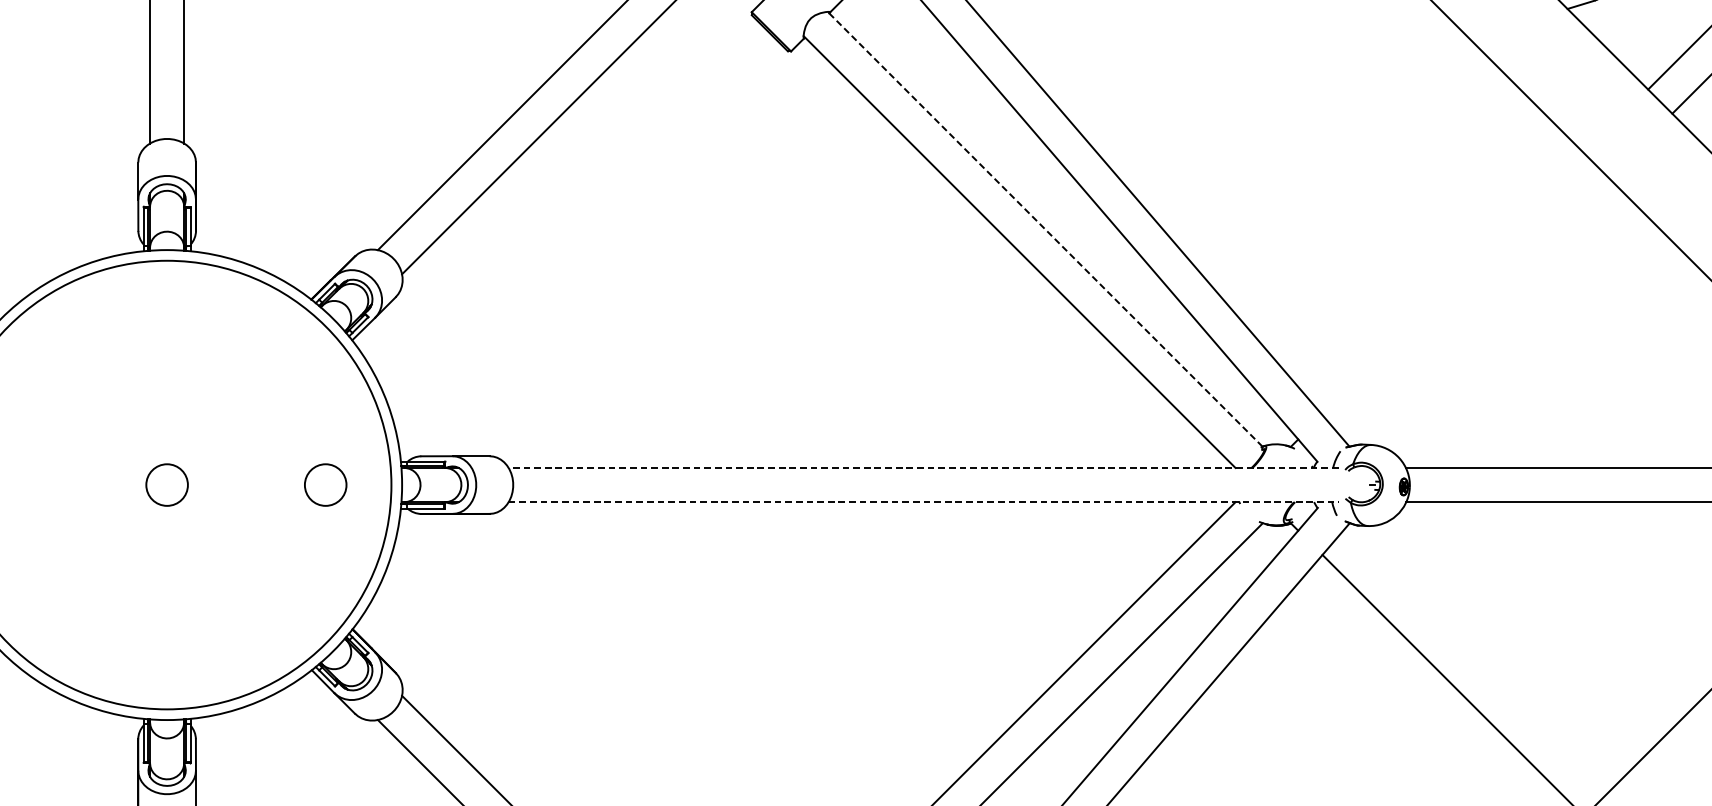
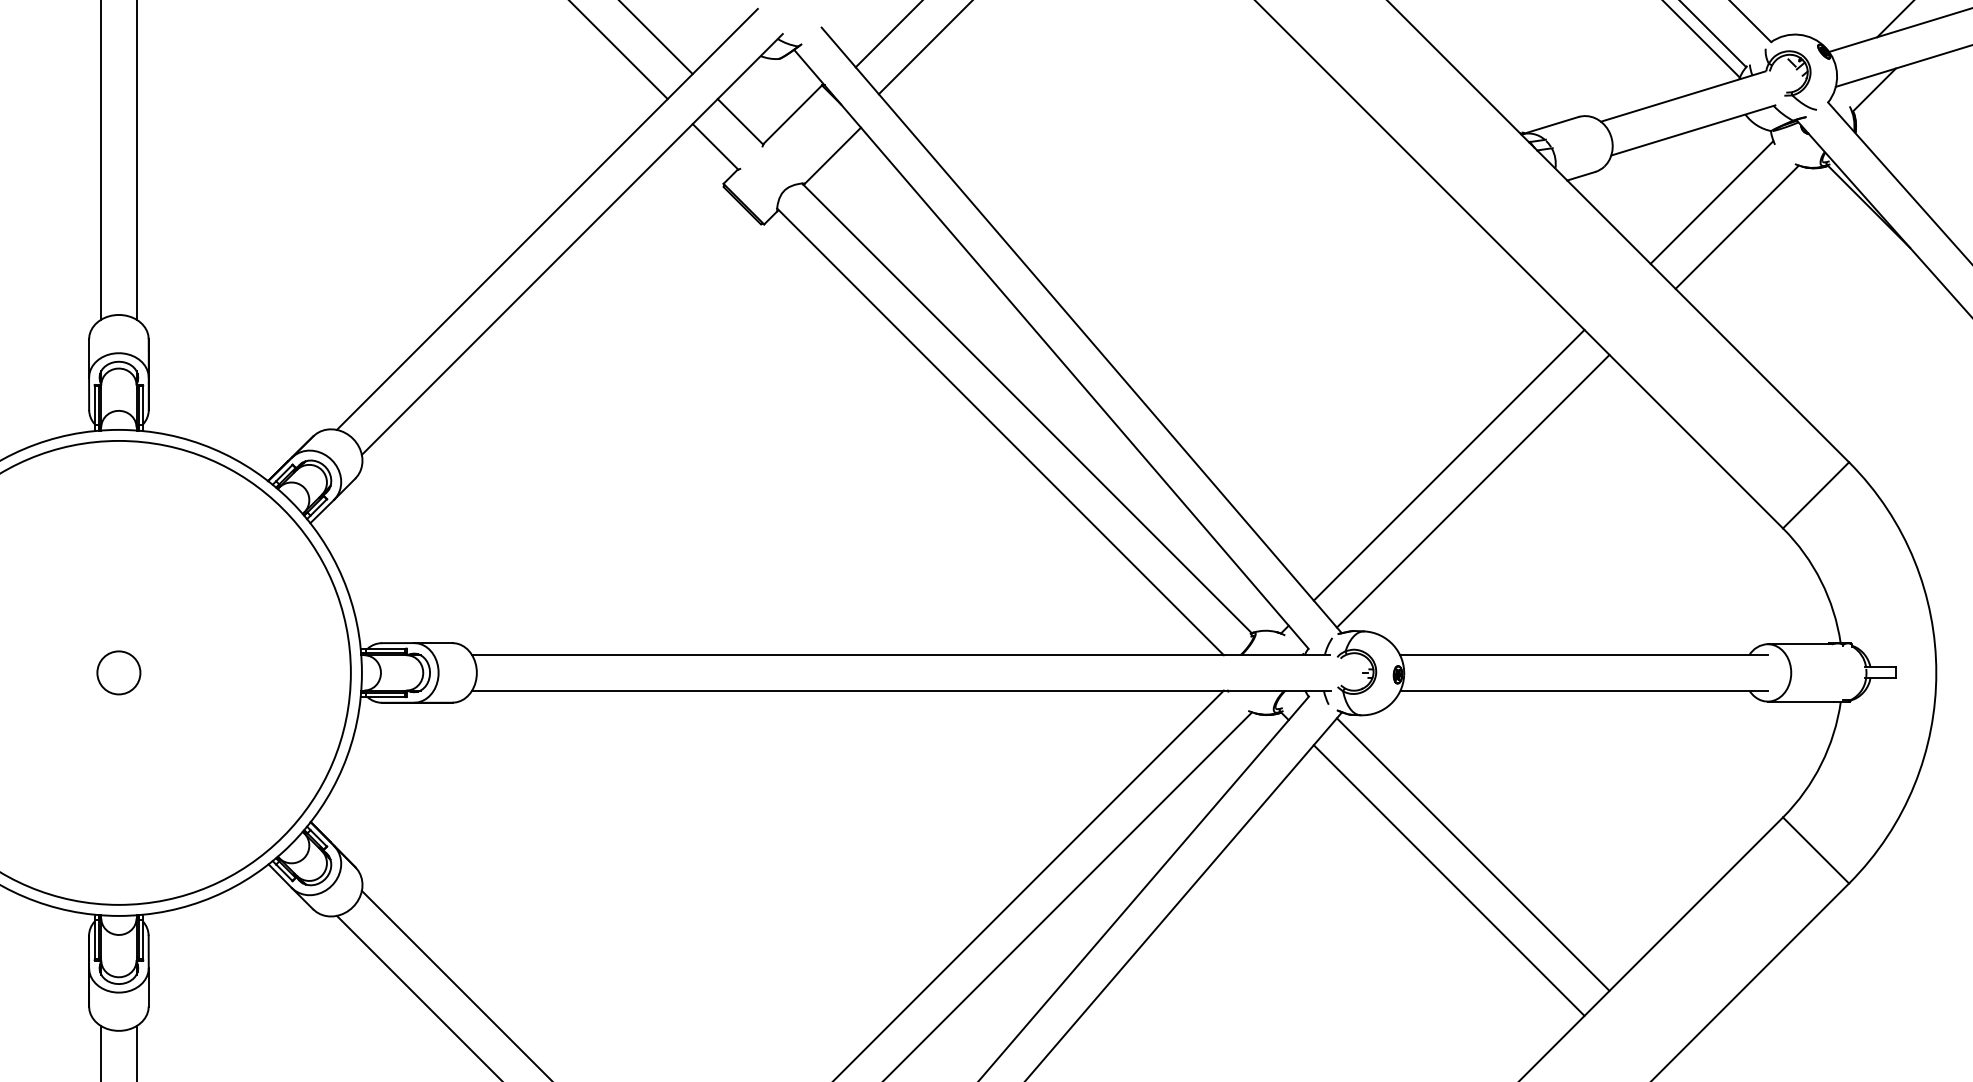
line: (1045, 229) -> (1027, 408), dashed -> solid
line: (1452, 283) -> (1448, 464), added
line: (1475, 308) -> (1472, 490), added
line: (922, 468) -> (900, 655), dashed -> solid
circle: (325, 484) -> (282, 672), removed
line: (923, 502) -> (901, 690), dashed -> solid
line: (1475, 660) -> (1472, 854), added

